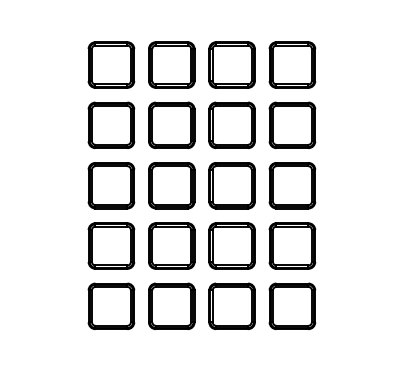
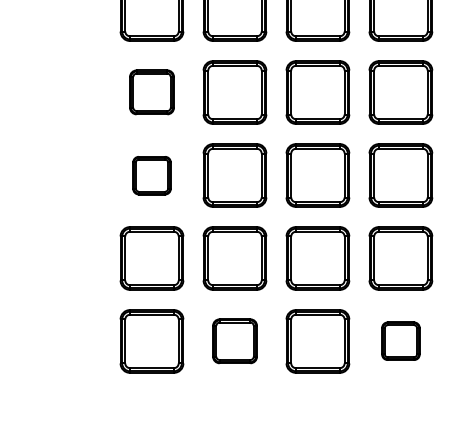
part: (111, 124) -> (152, 91), size x0.7
part: (111, 185) -> (152, 175), size x0.6
part: (171, 305) -> (234, 340), size x0.7
part: (292, 305) -> (400, 340), size x0.6

